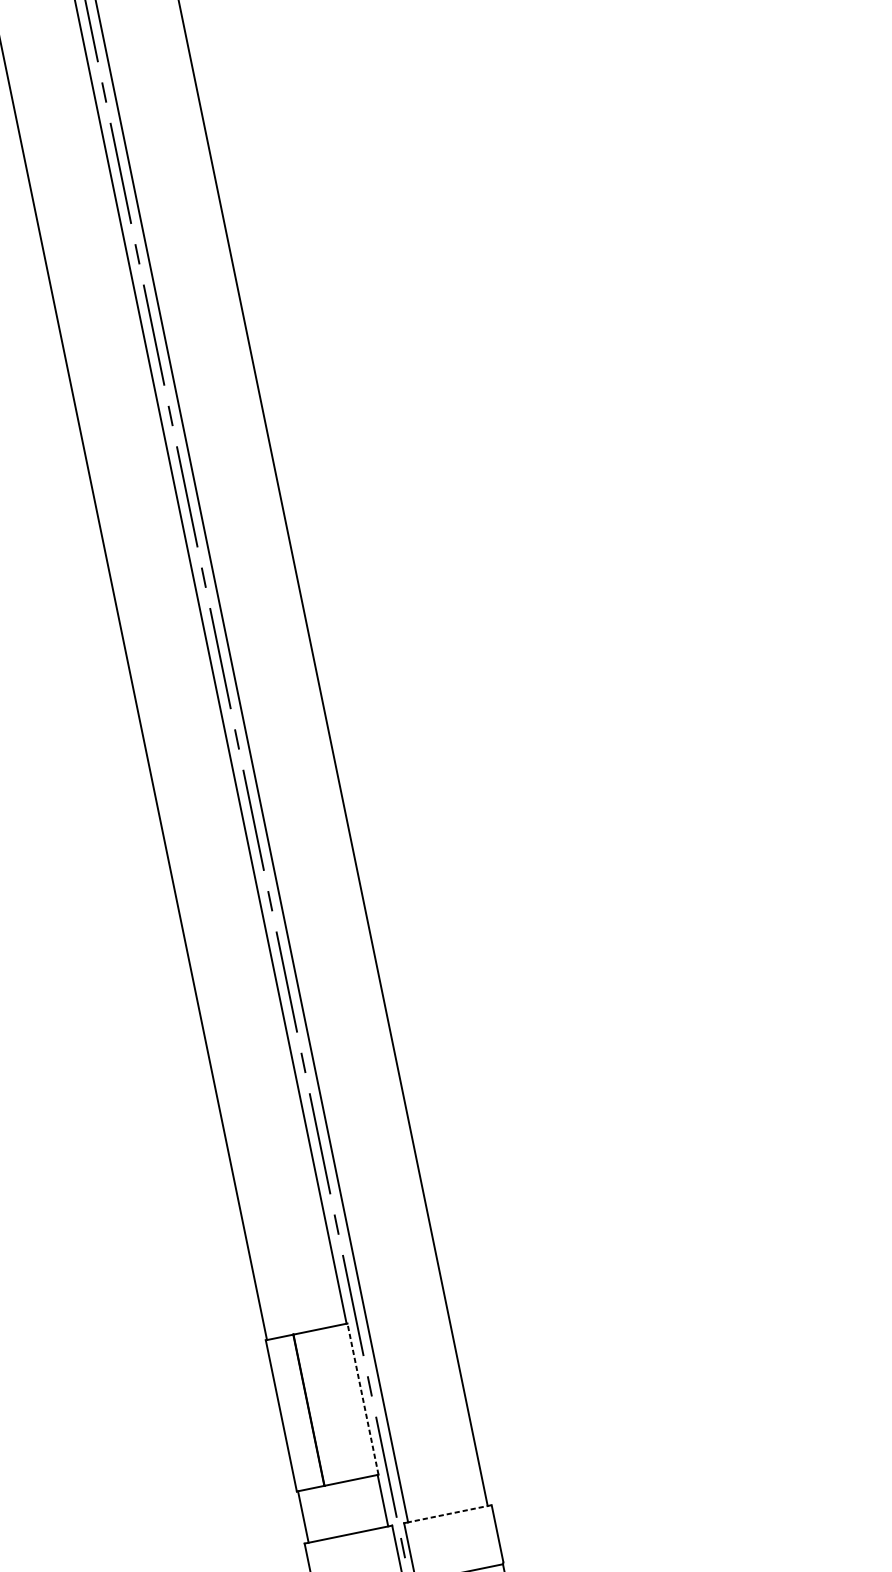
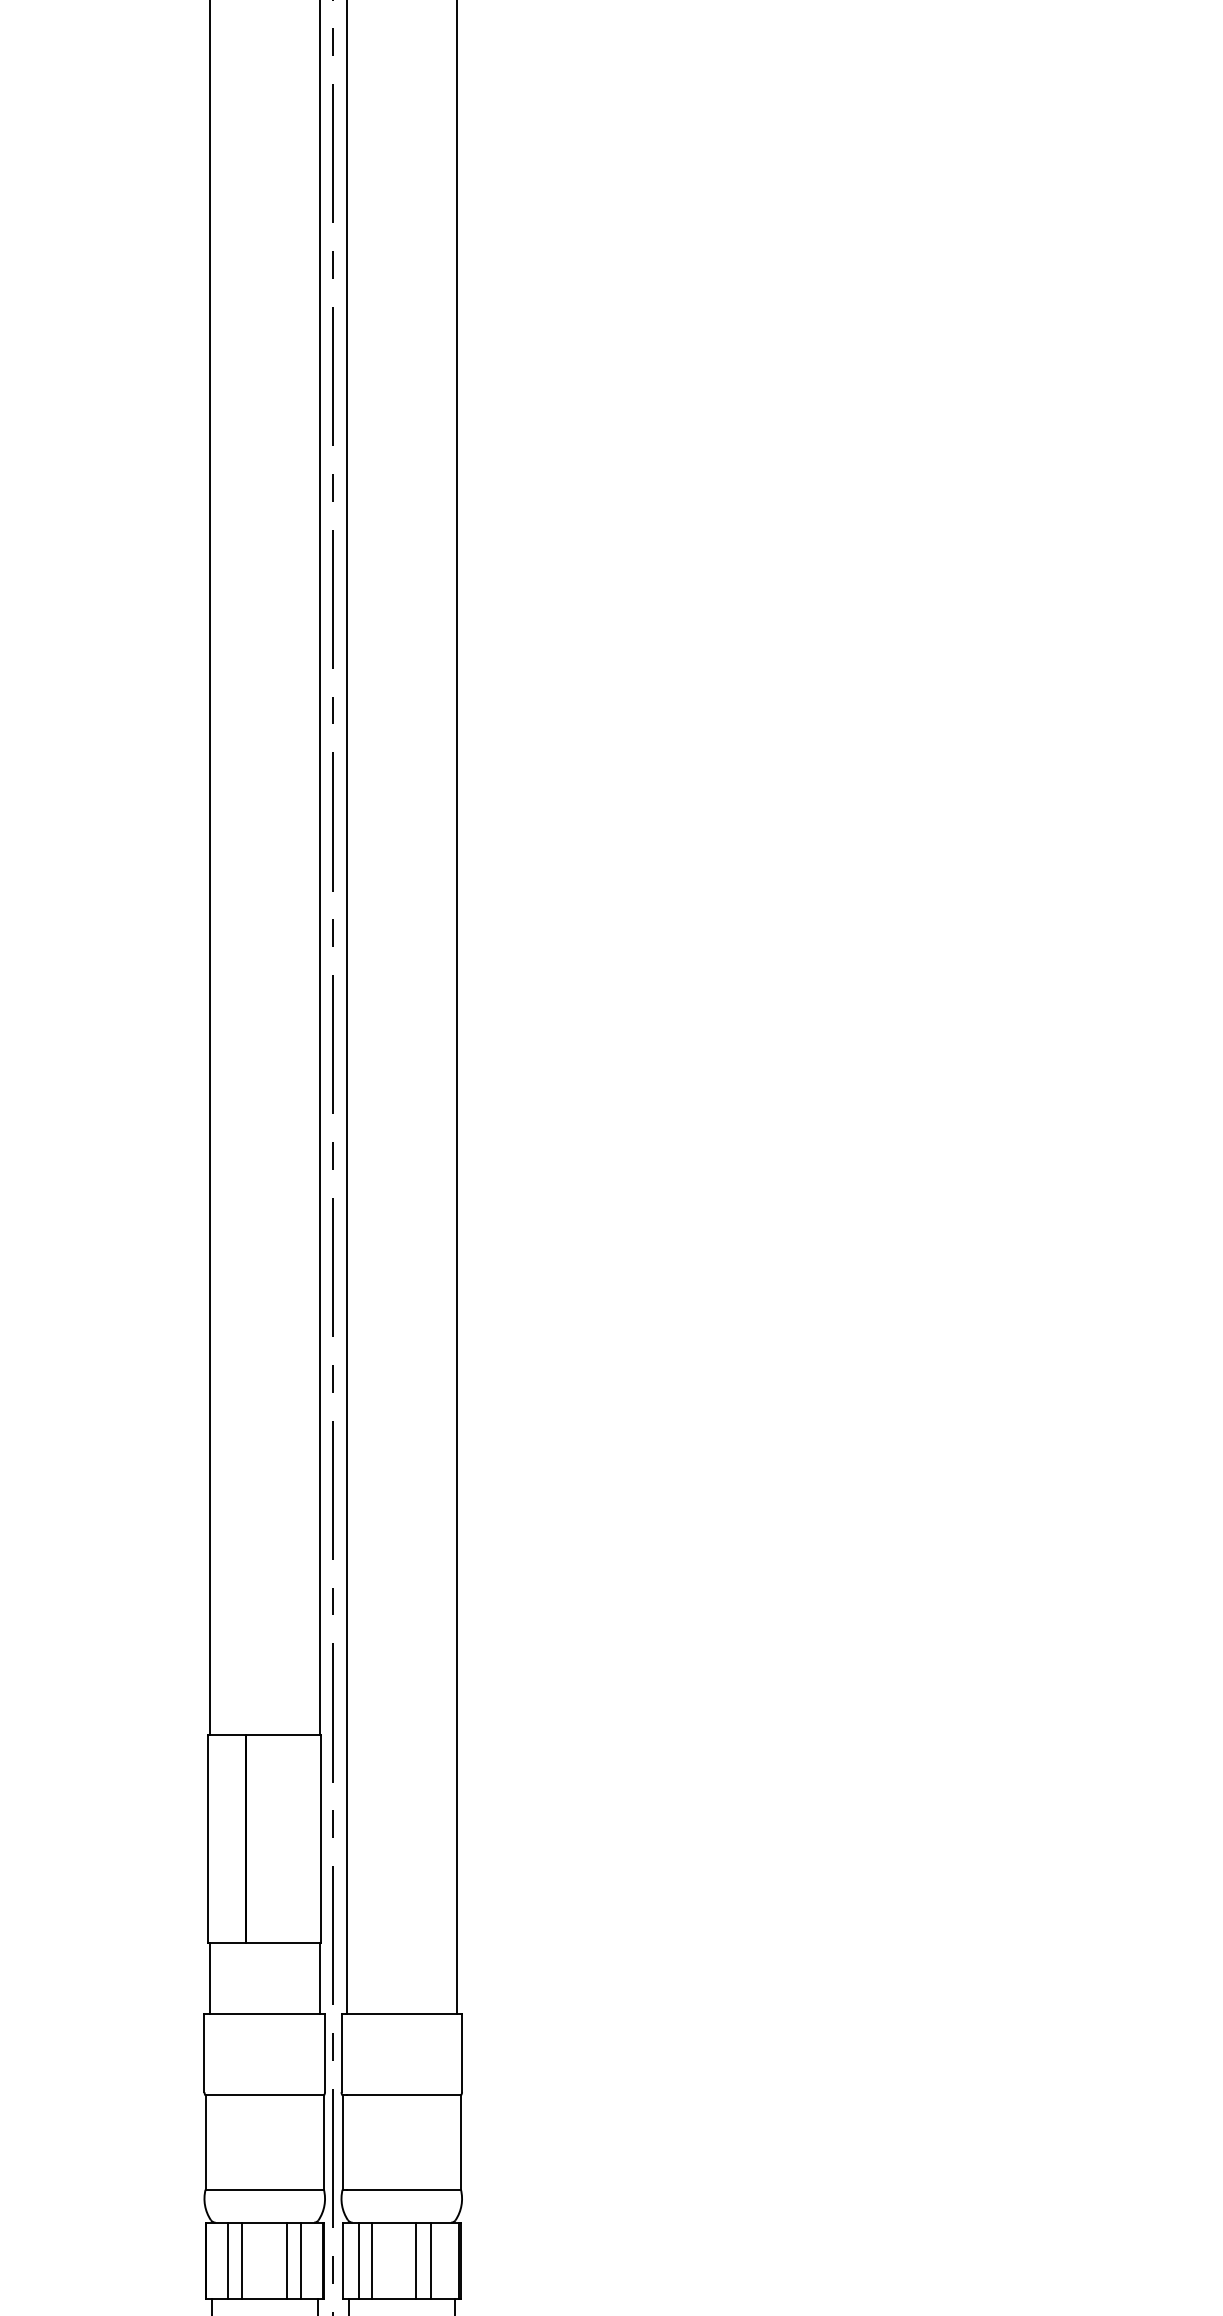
line: (362, 1398) -> (320, 1838), dashed -> solid
line: (449, 1514) -> (403, 2014), dashed -> solid

